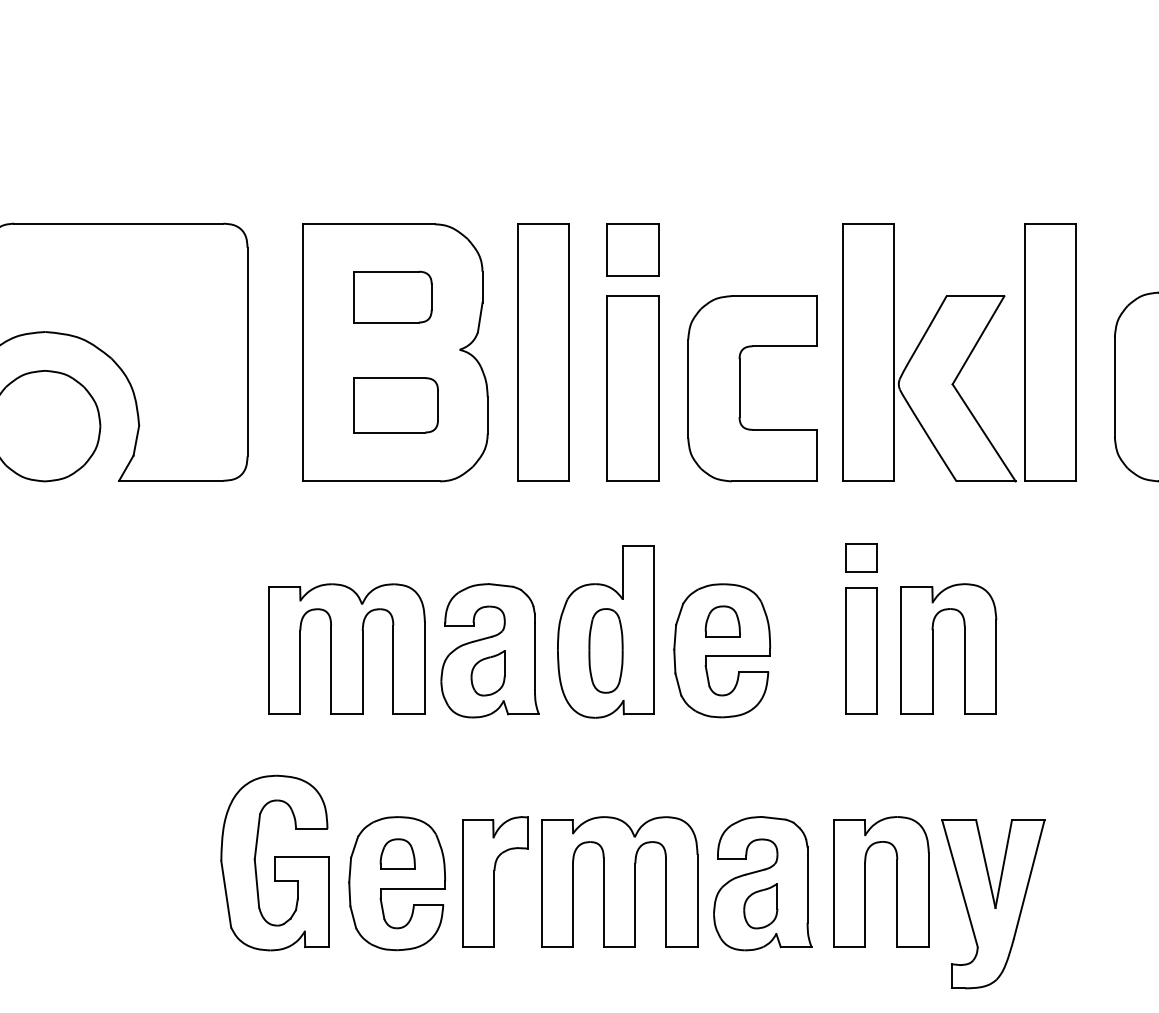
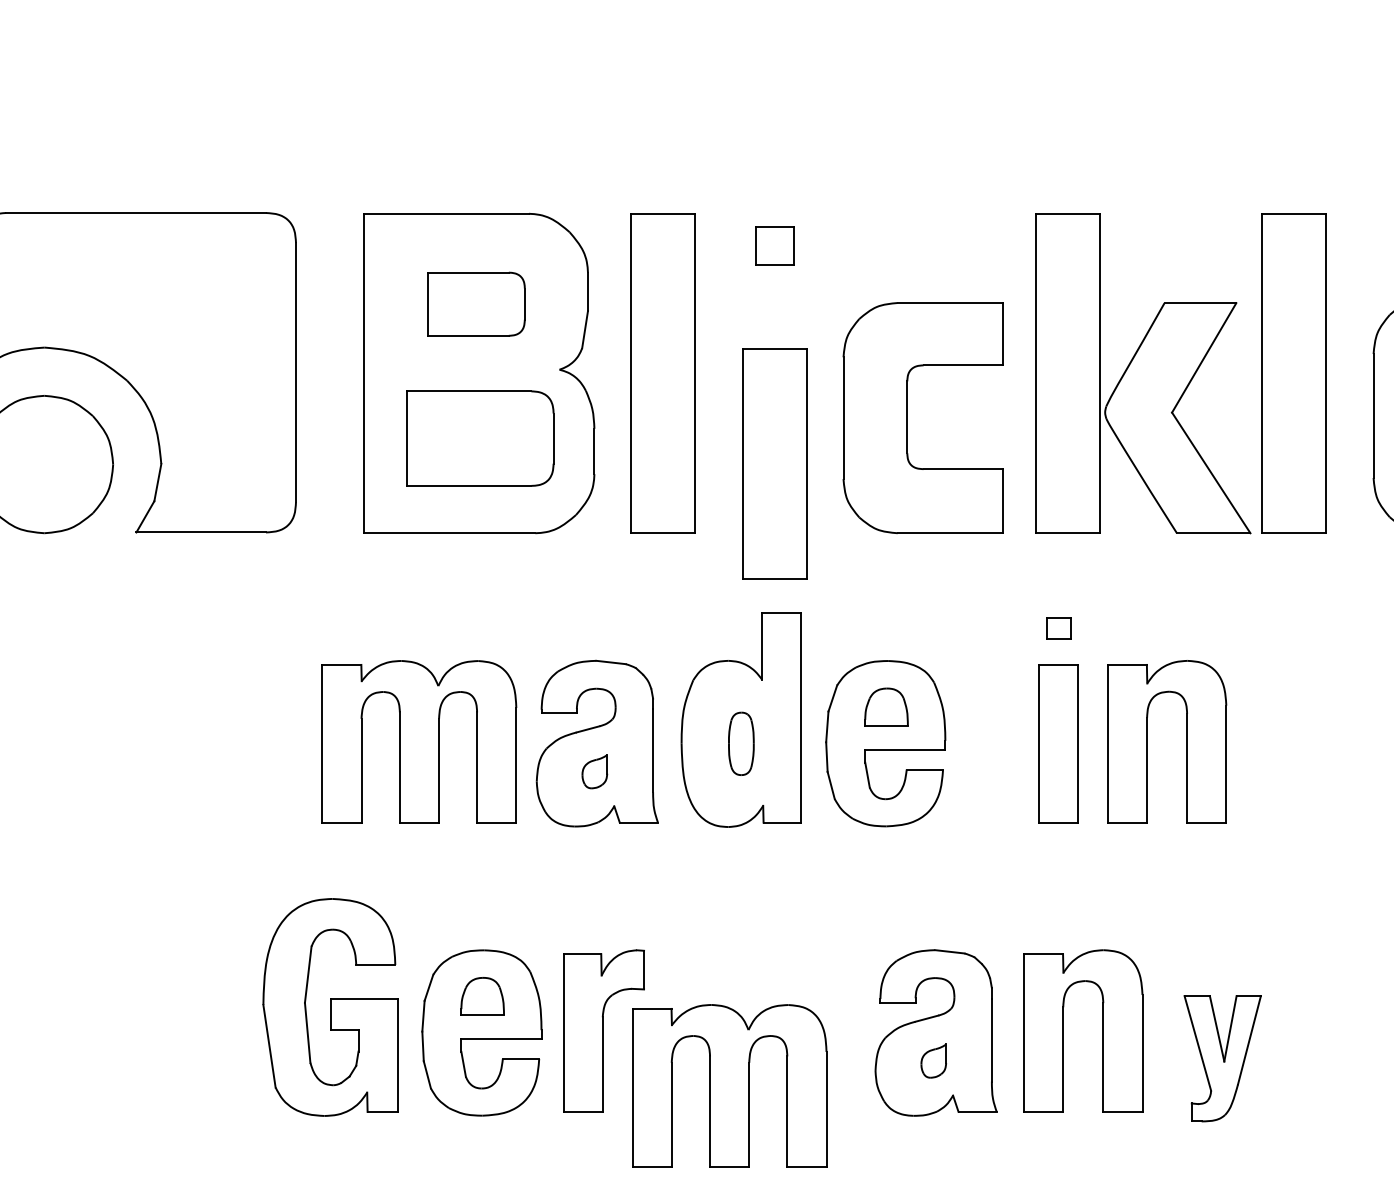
part: (632, 249) -> (774, 245), size x0.6
part: (632, 388) -> (774, 463), moved
part: (395, 405) -> (479, 438), size x1.4
part: (861, 557) -> (1058, 627), size x0.6
part: (605, 650) -> (740, 743), size x0.6
part: (487, 673) -> (594, 771), size x0.6
part: (619, 881) -> (729, 1085), moved
part: (993, 904) -> (1222, 1058), size x0.6
part: (760, 906) -> (933, 1061), size x0.6

